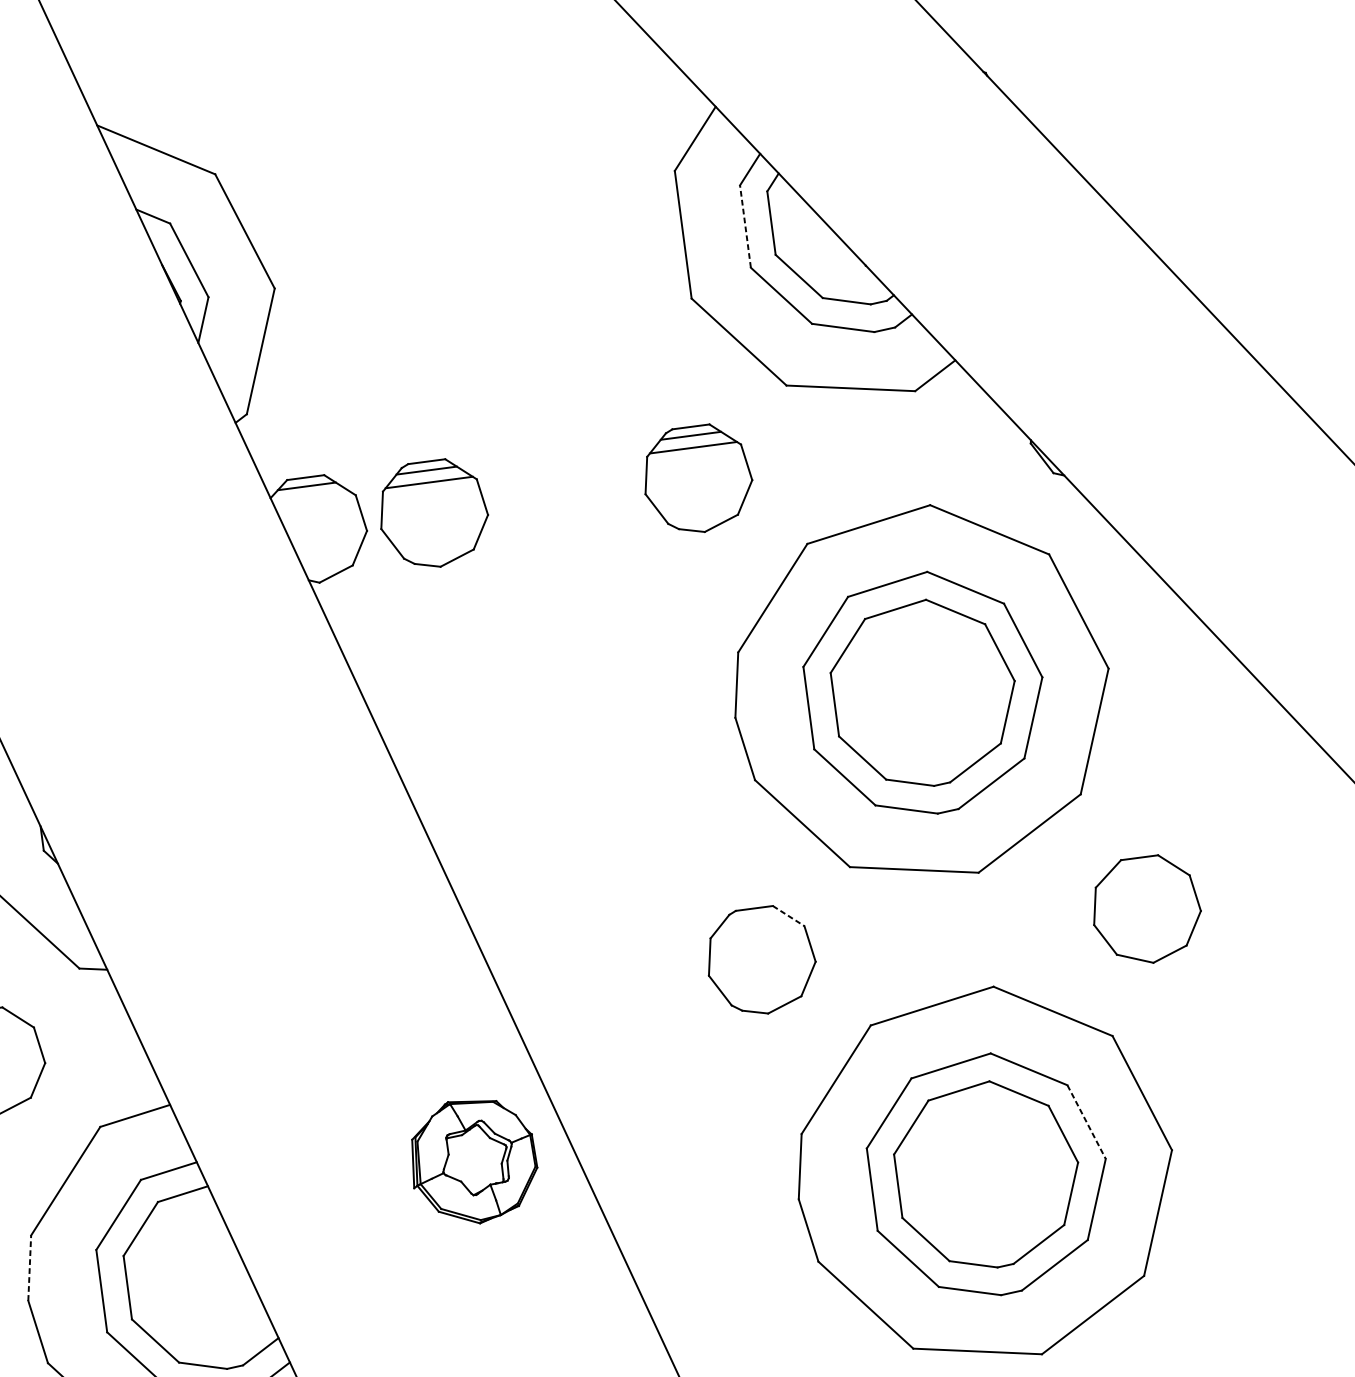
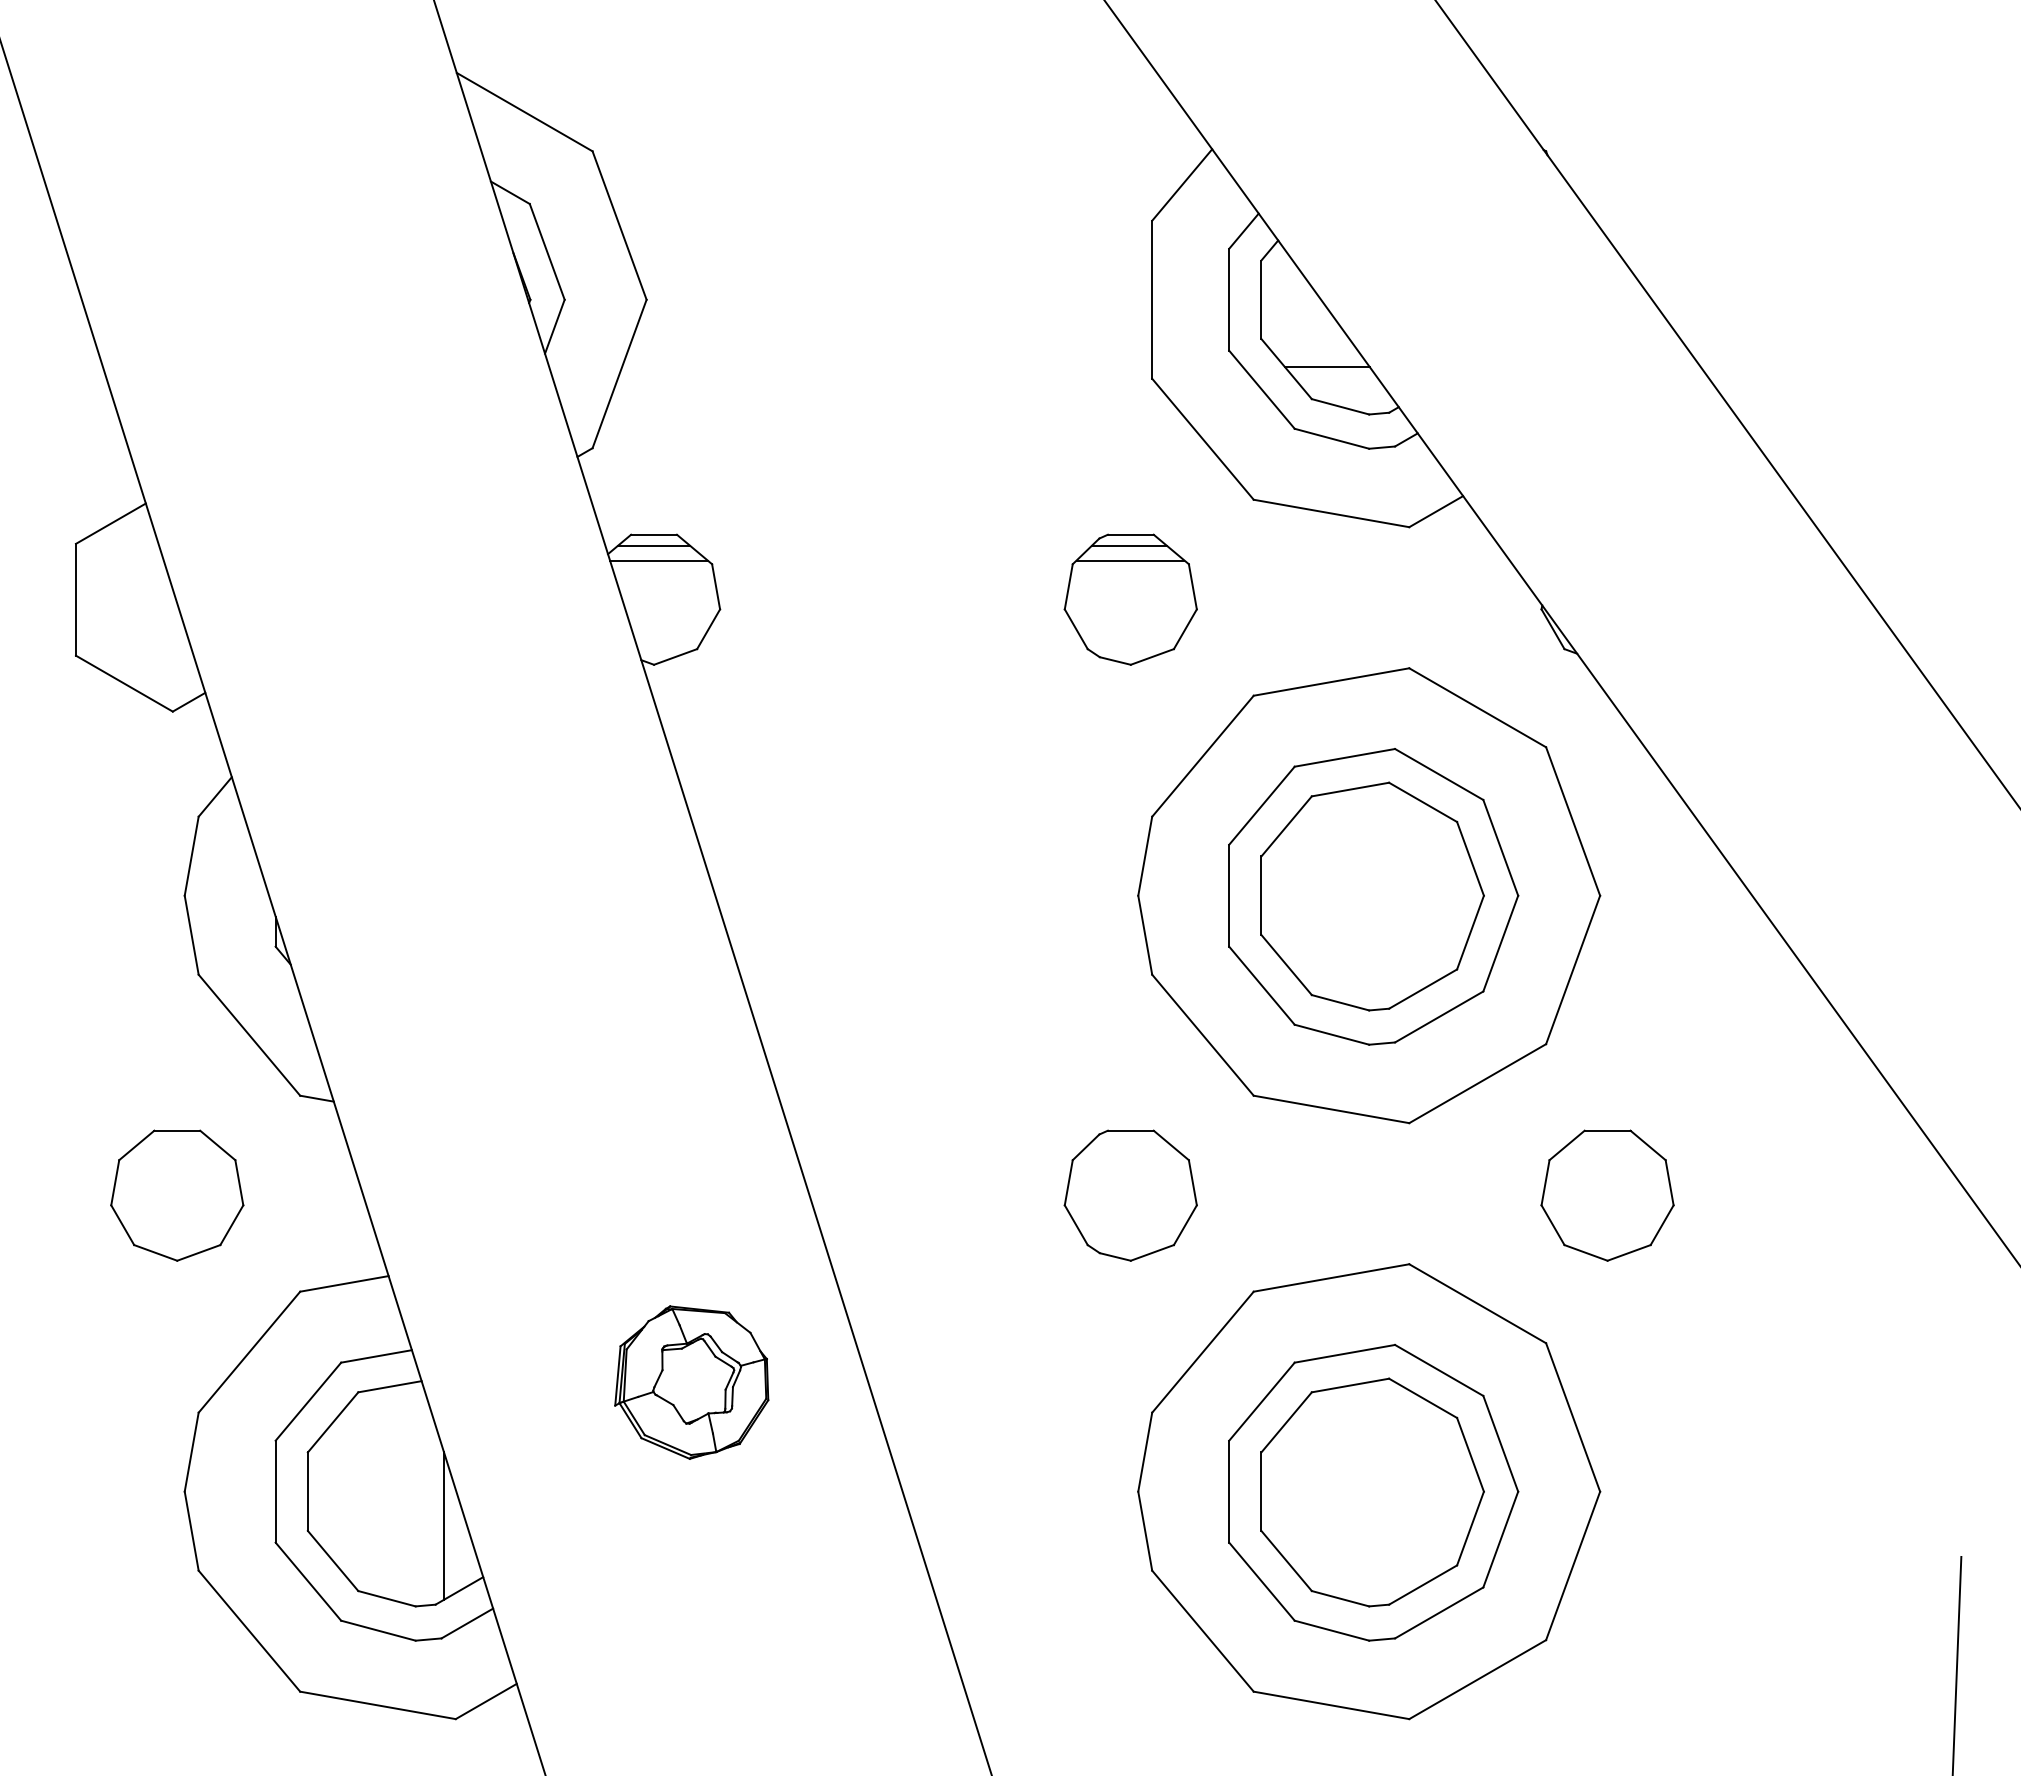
line: (745, 226) -> (1229, 299), dashed -> solid
line: (831, 270) -> (1326, 366), added
line: (312, 497) -> (658, 560), added
part: (433, 514) -> (803, 599), removed
line: (788, 916) -> (1171, 1145), dashed -> solid
line: (1086, 1121) -> (1500, 1443), dashed -> solid
part: (473, 1161) -> (691, 1382), moved
line: (29, 1267) -> (191, 1451), dashed -> solid
line: (240, 1300) -> (443, 1525), added

